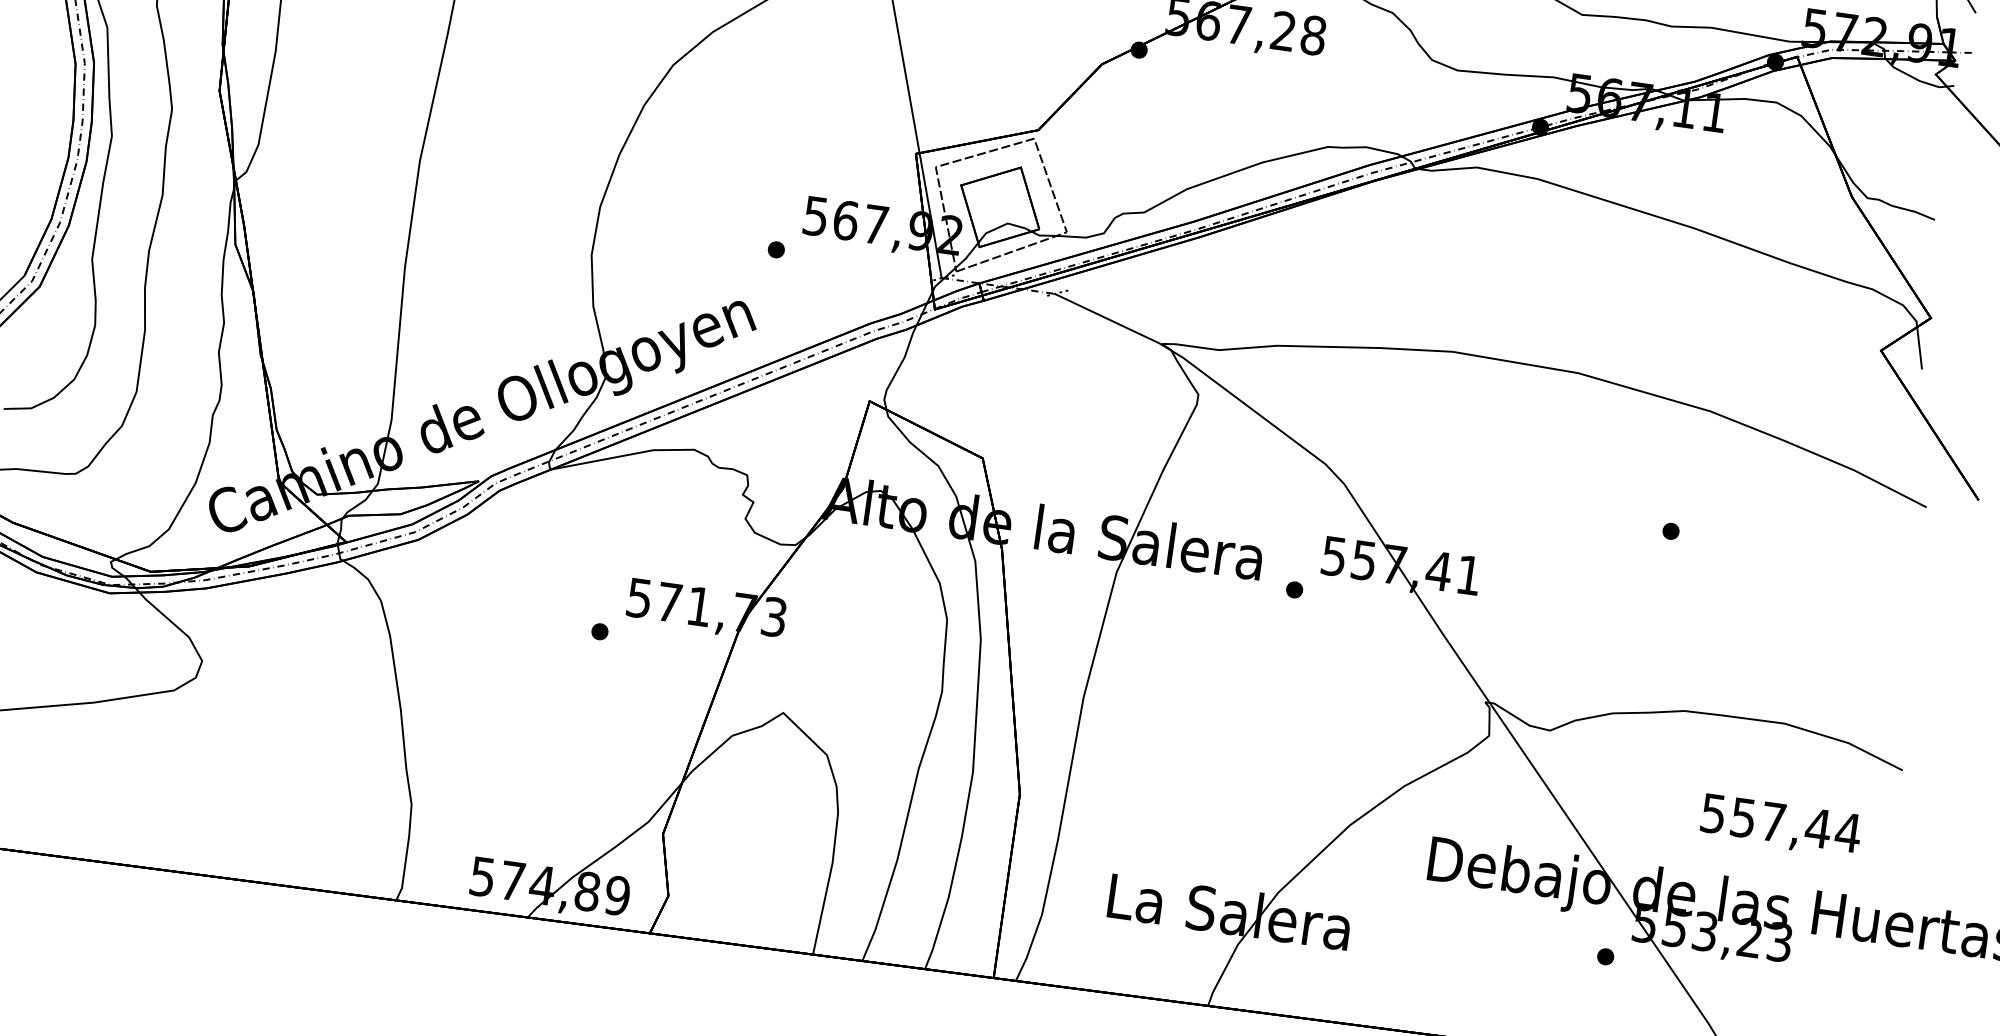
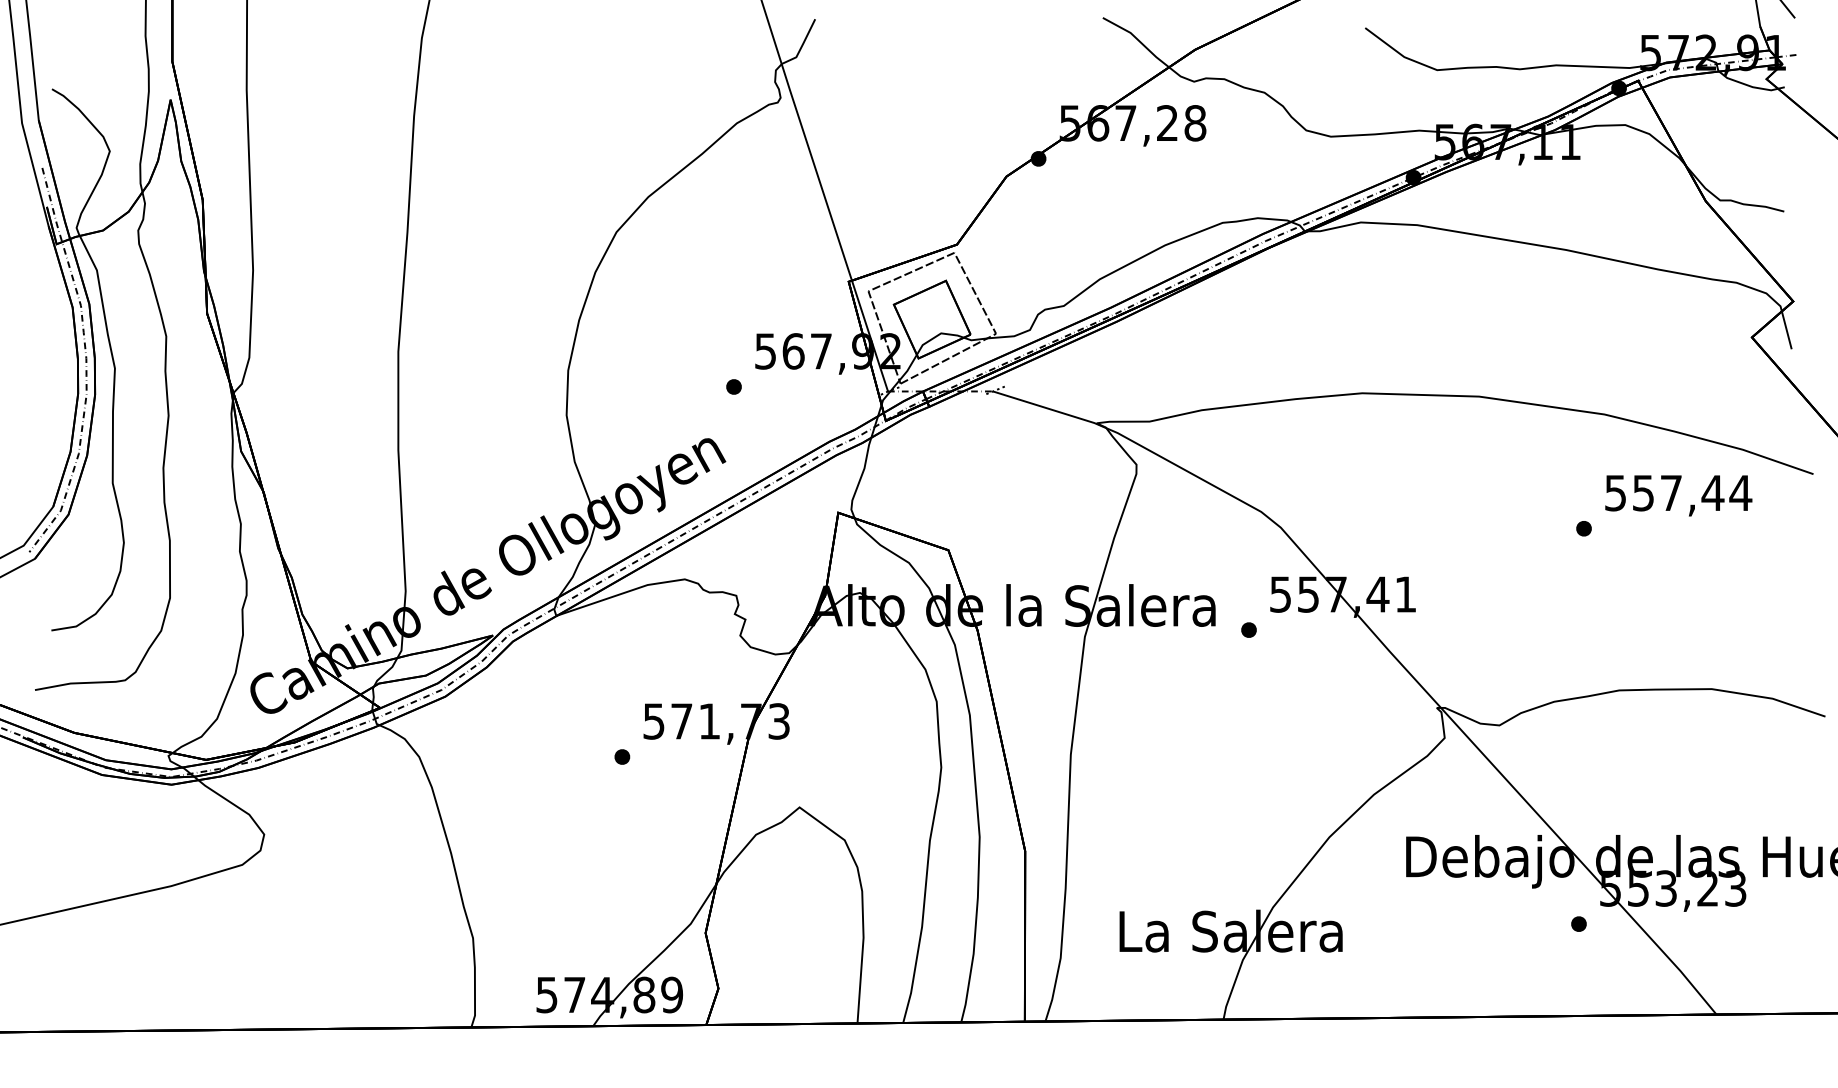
text: (1780, 825) -> (1678, 495), moved

